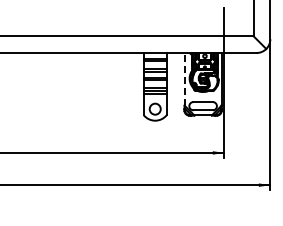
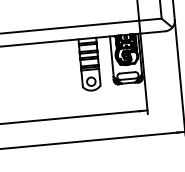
line: (184, 78) -> (111, 56), dashed -> solid

